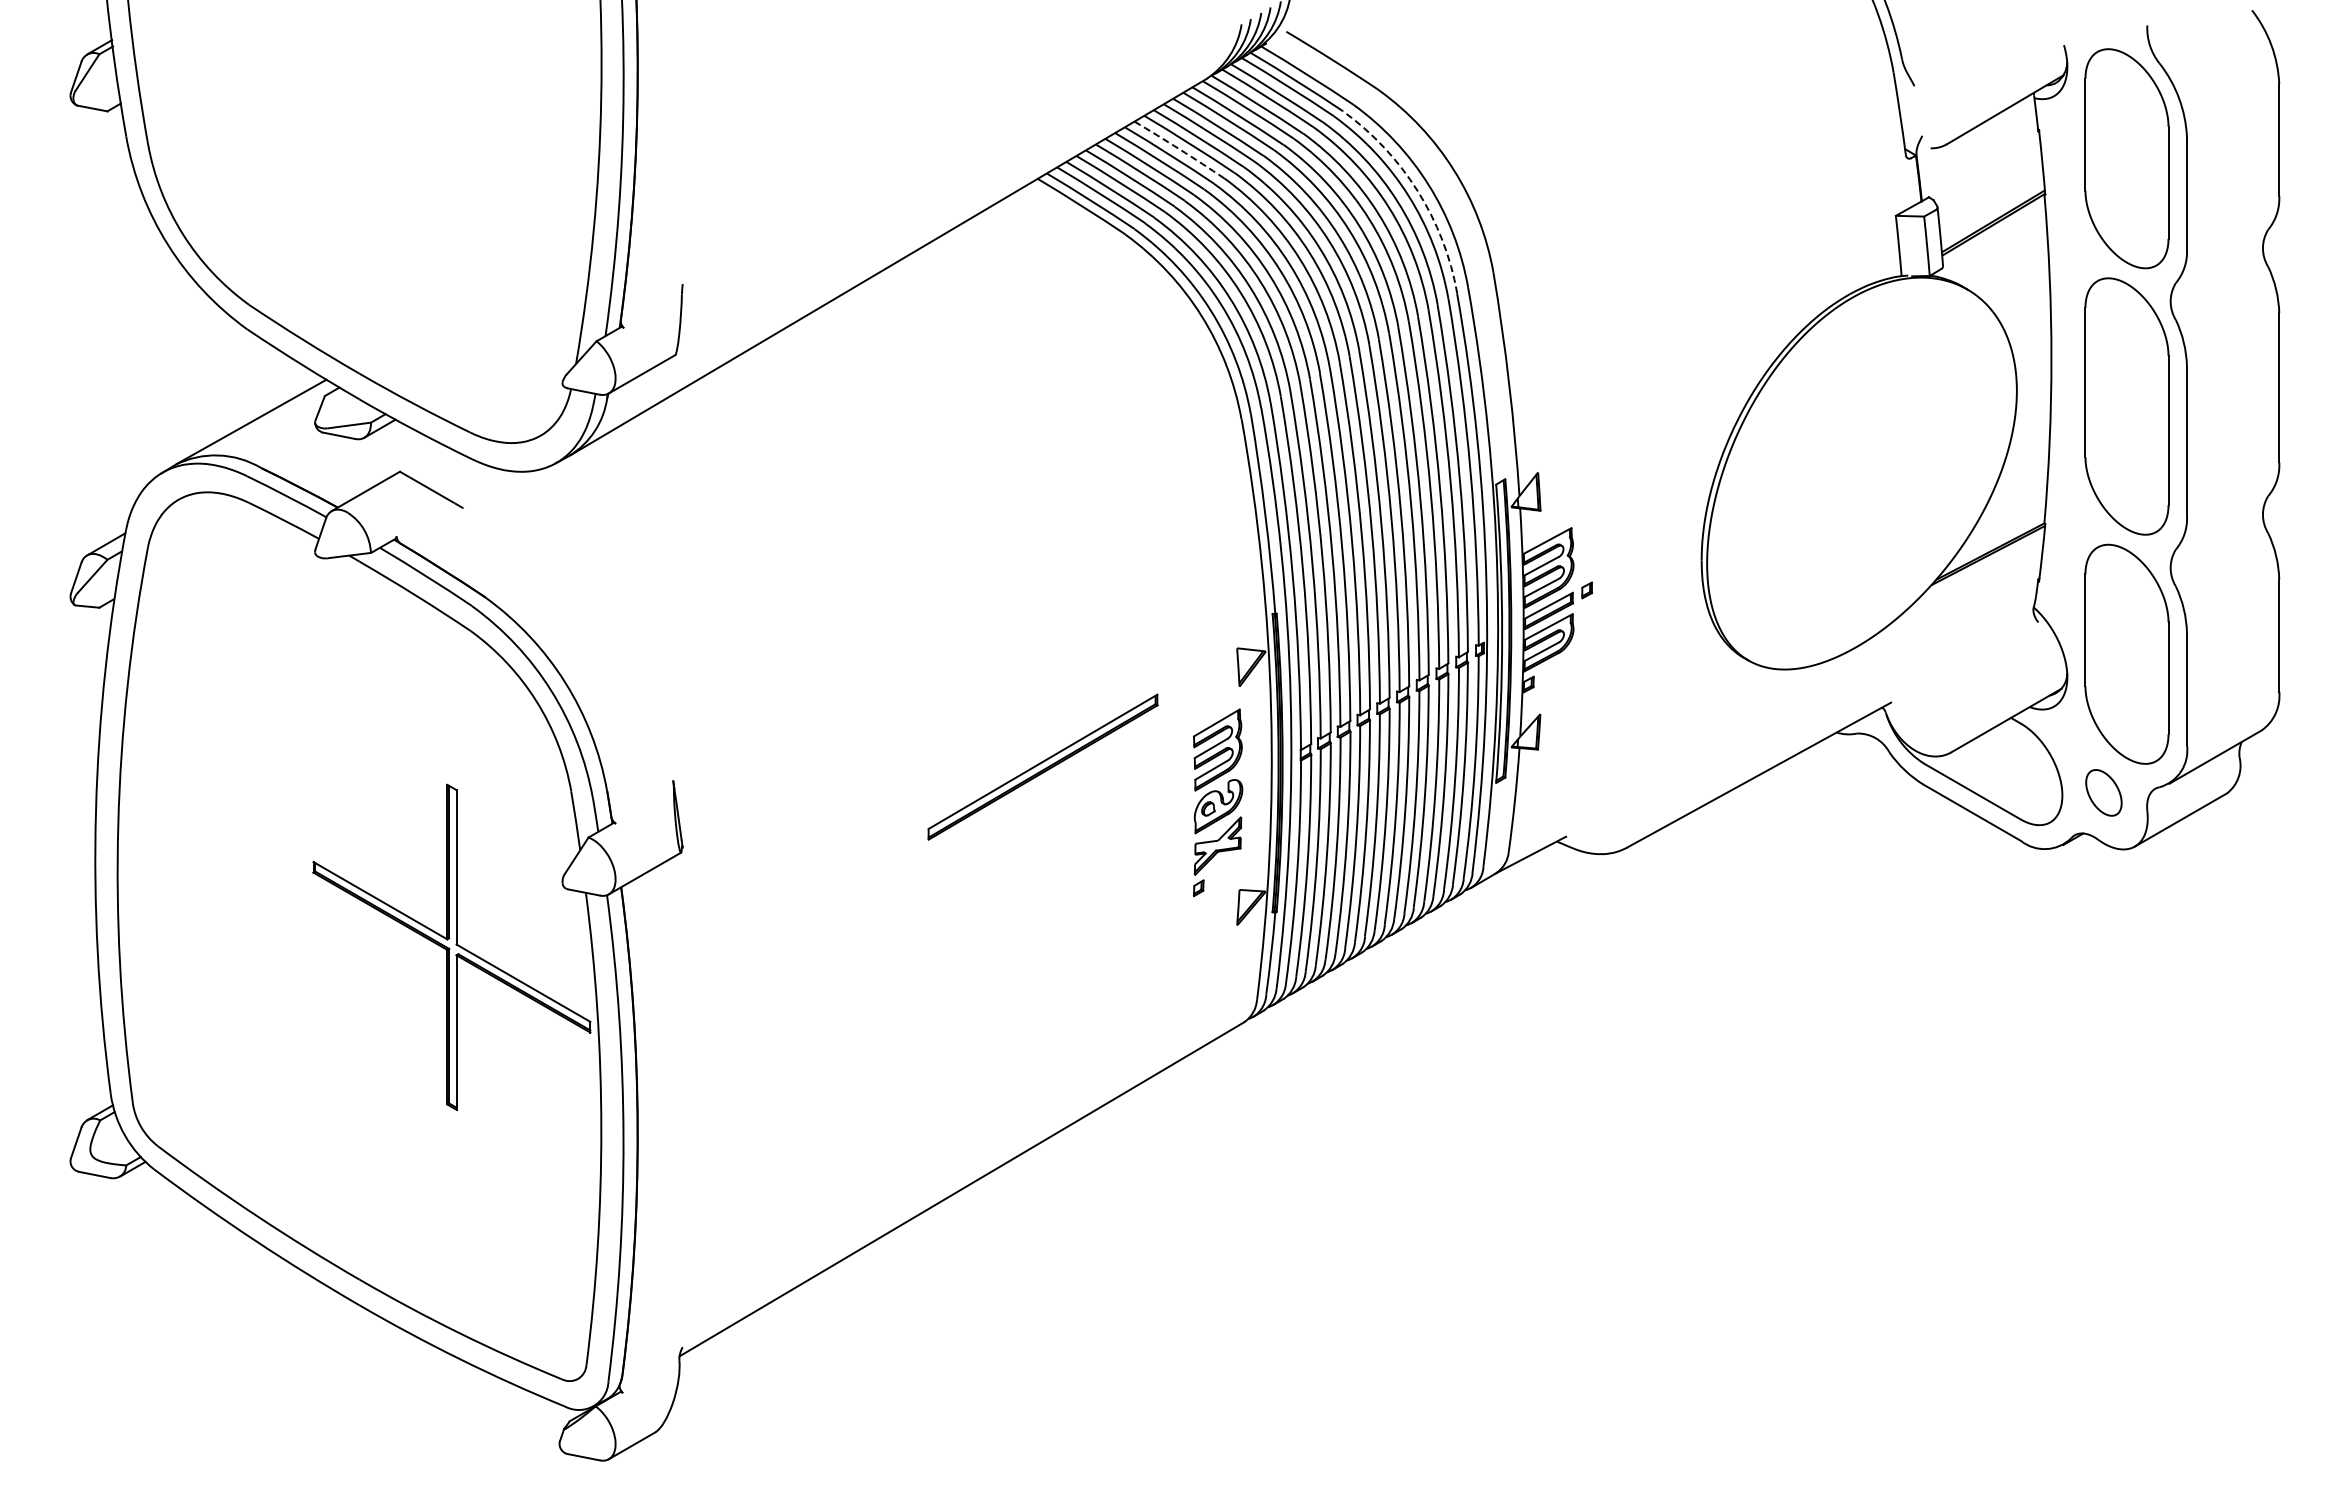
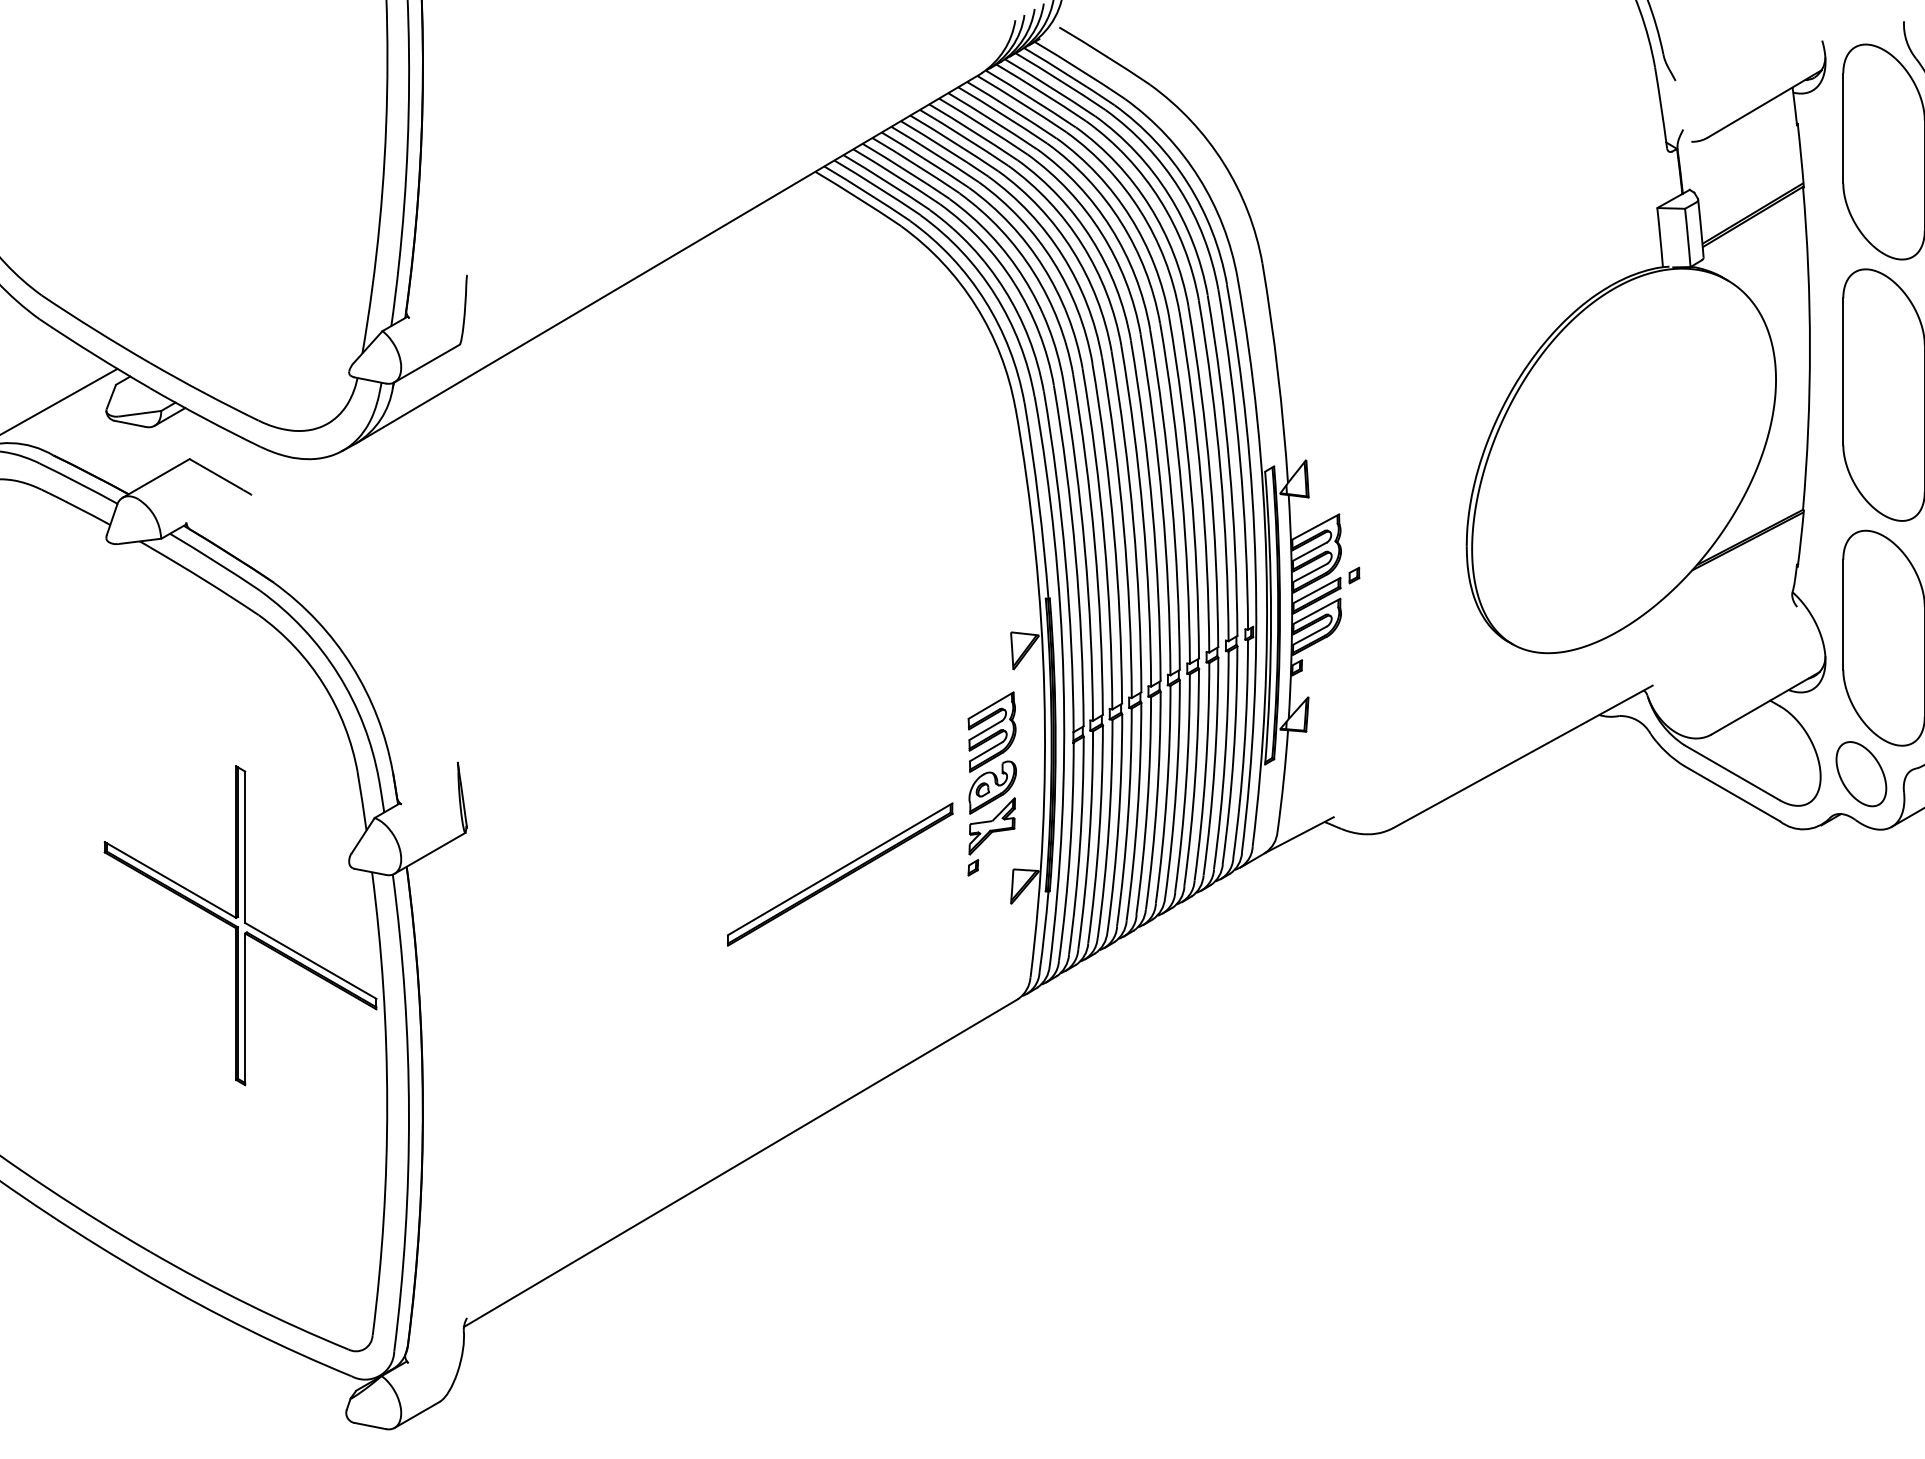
arc: (1179, 149) -> (954, 142), dashed -> solid
arc: (1417, 191) -> (1187, 184), dashed -> solid
part: (1042, 766) -> (839, 873), moved
part: (2103, 792) -> (1861, 773), size x1.43

